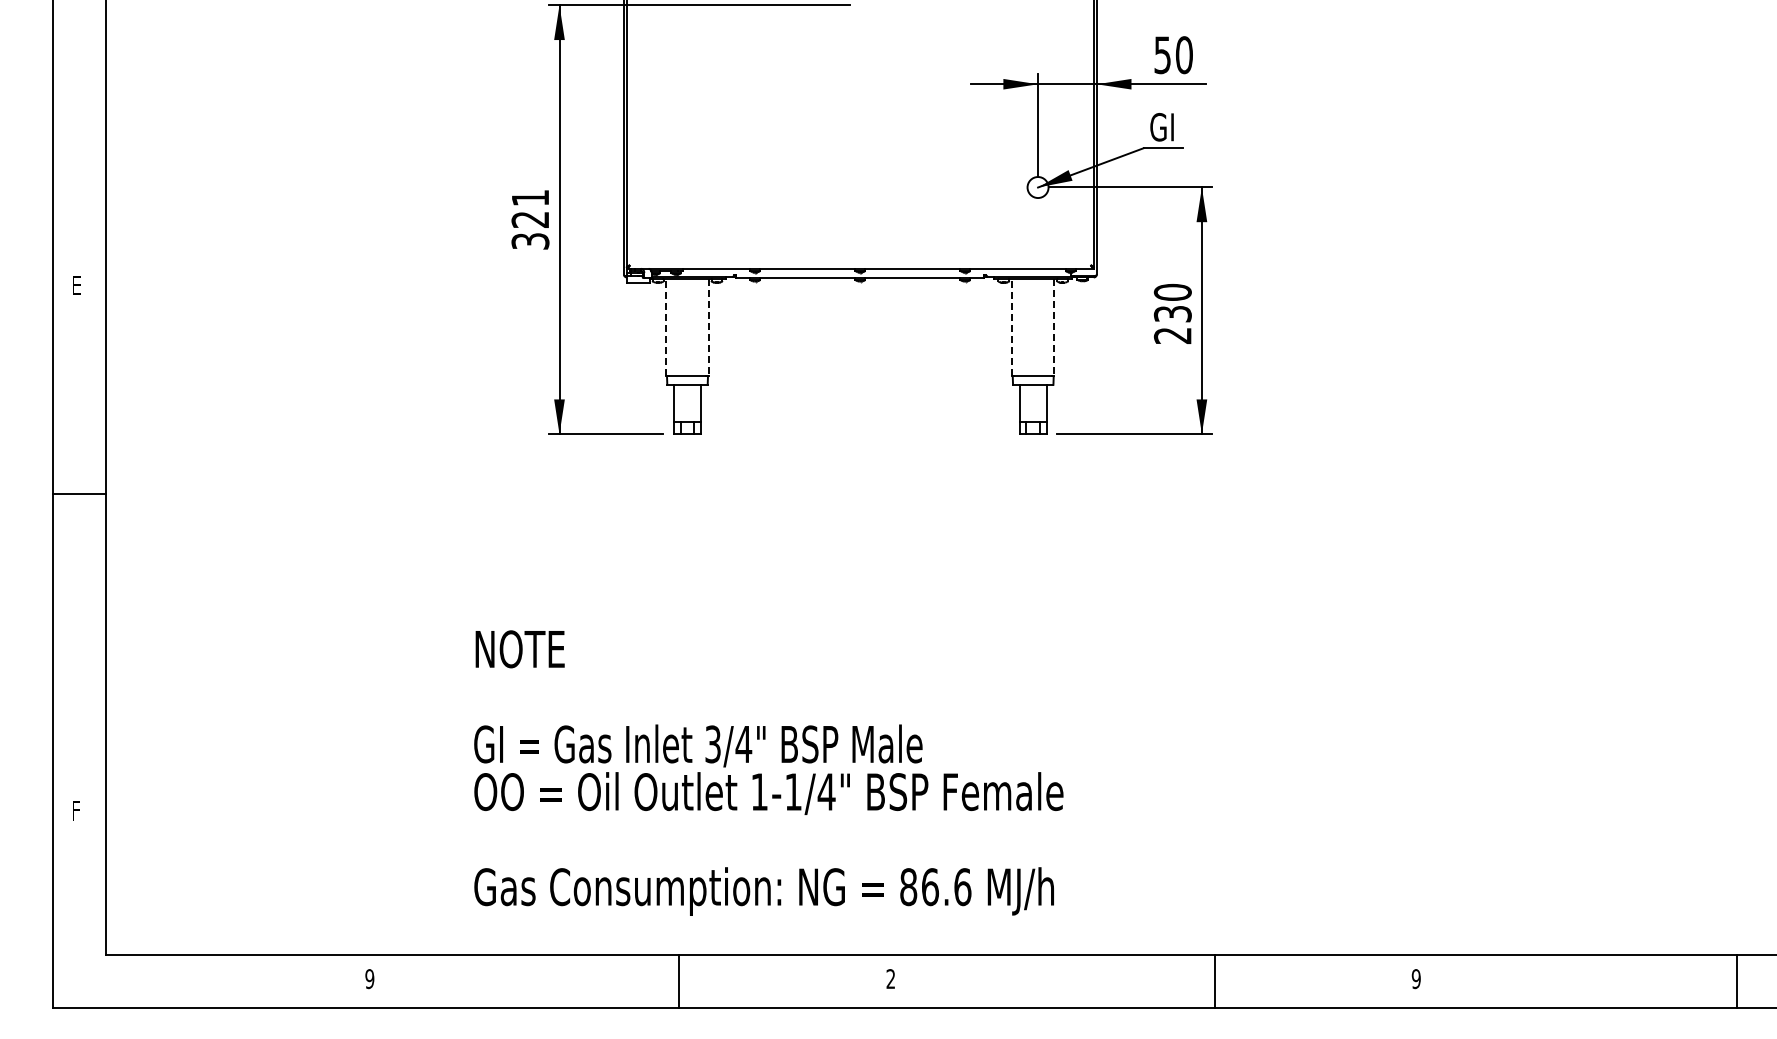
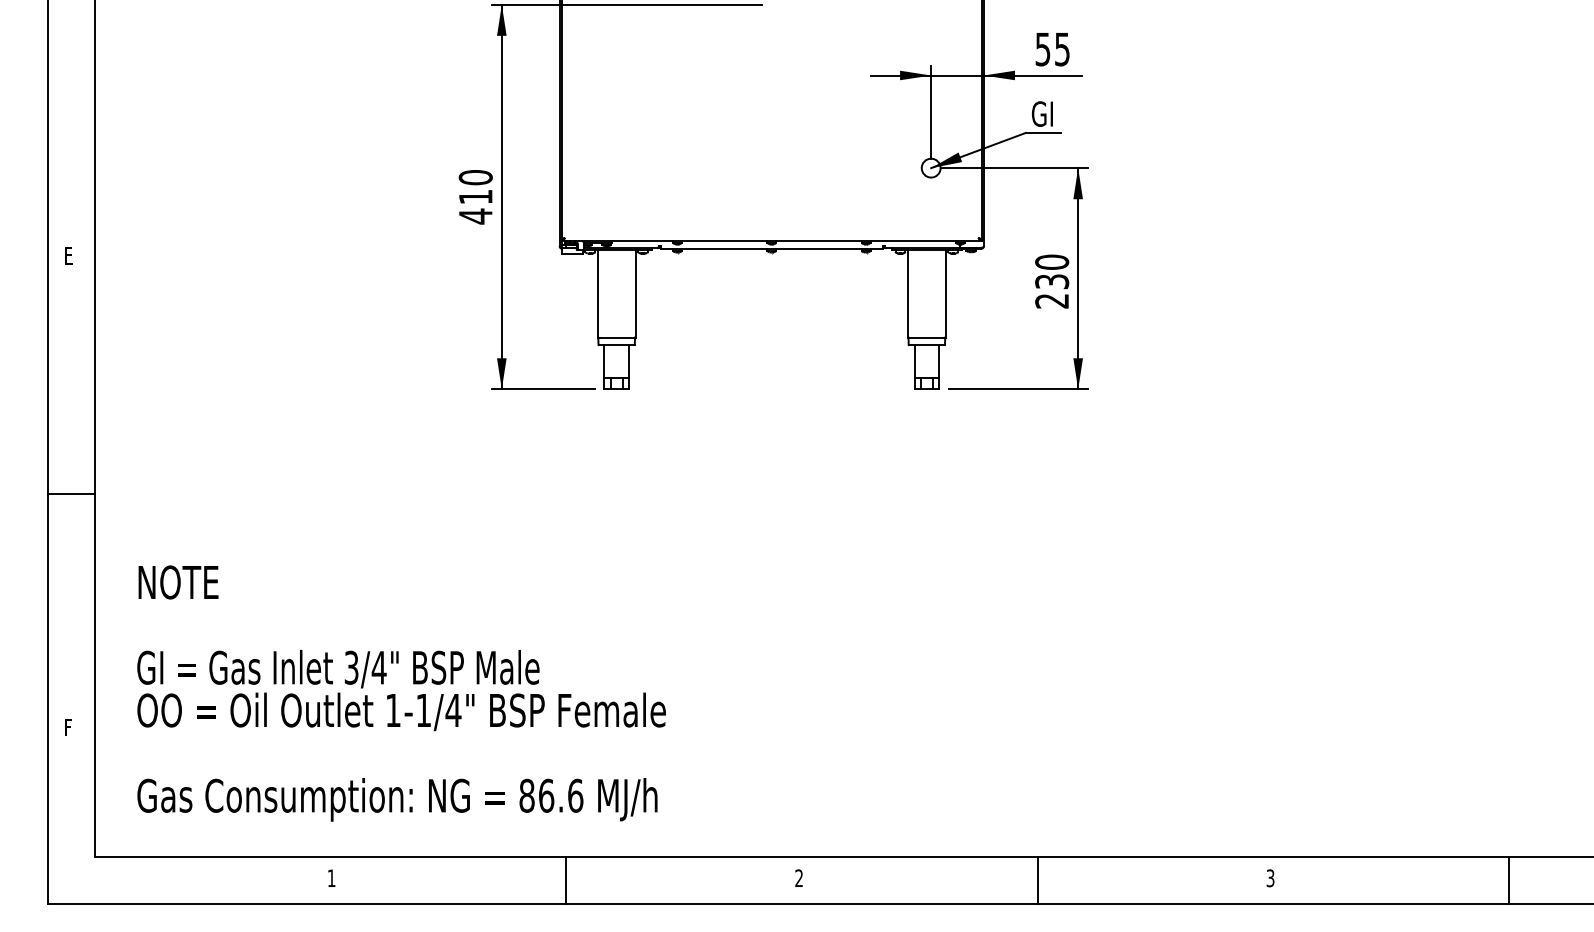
text: (1184, 55) -> (1062, 49), 50 -> 55
text: (530, 219) -> (475, 196), 321 -> 410
line: (666, 327) -> (597, 293), dashed -> solid
line: (708, 327) -> (635, 293), dashed -> solid
line: (1012, 327) -> (908, 293), dashed -> solid
line: (1054, 327) -> (945, 293), dashed -> solid
line: (79, 493) -> (71, 493), moved
text: (768, 772) -> (401, 692), moved
text: (1415, 978) -> (1269, 877), 9 -> 3
text: (369, 979) -> (331, 878), 9 -> 1
line: (679, 981) -> (566, 880), moved
line: (1214, 981) -> (1037, 880), moved
line: (1737, 981) -> (1509, 880), moved

